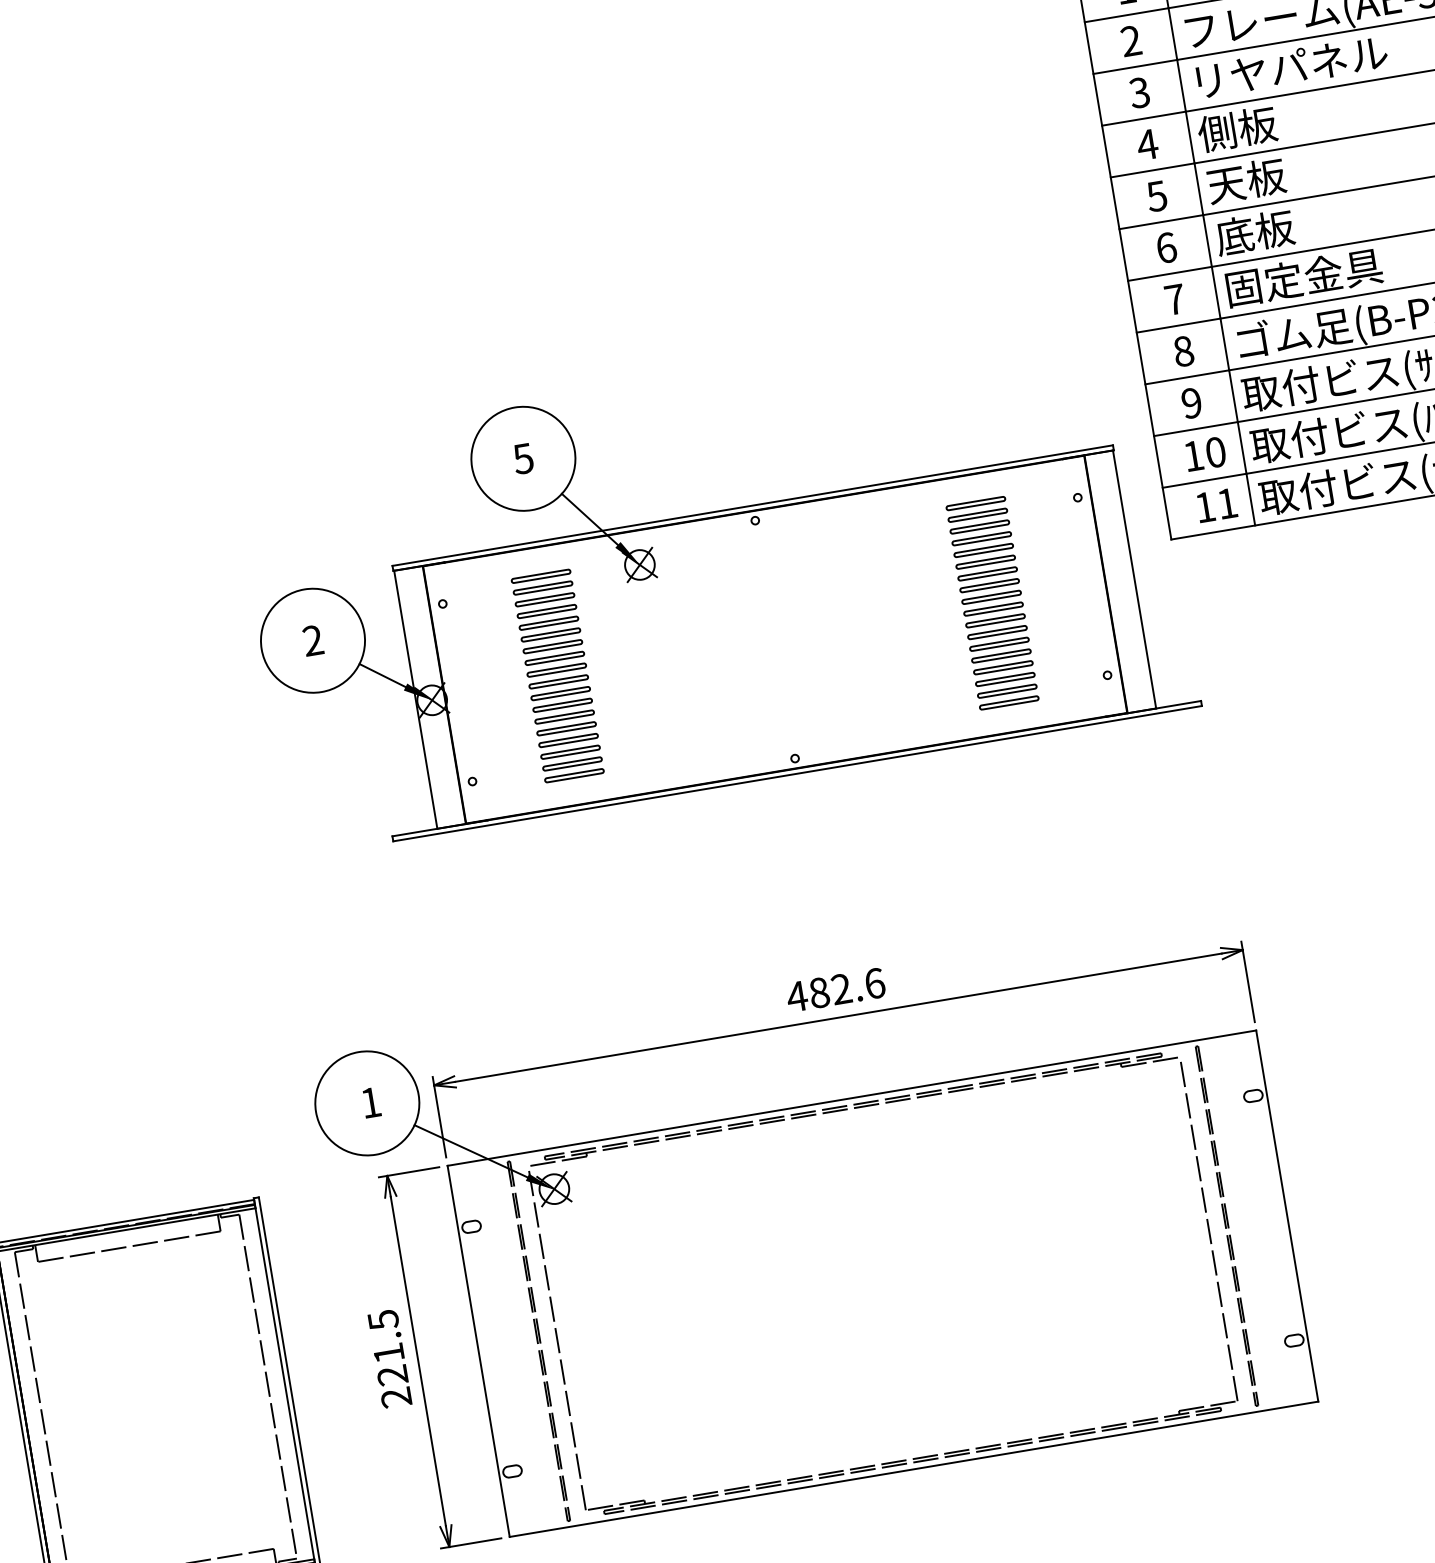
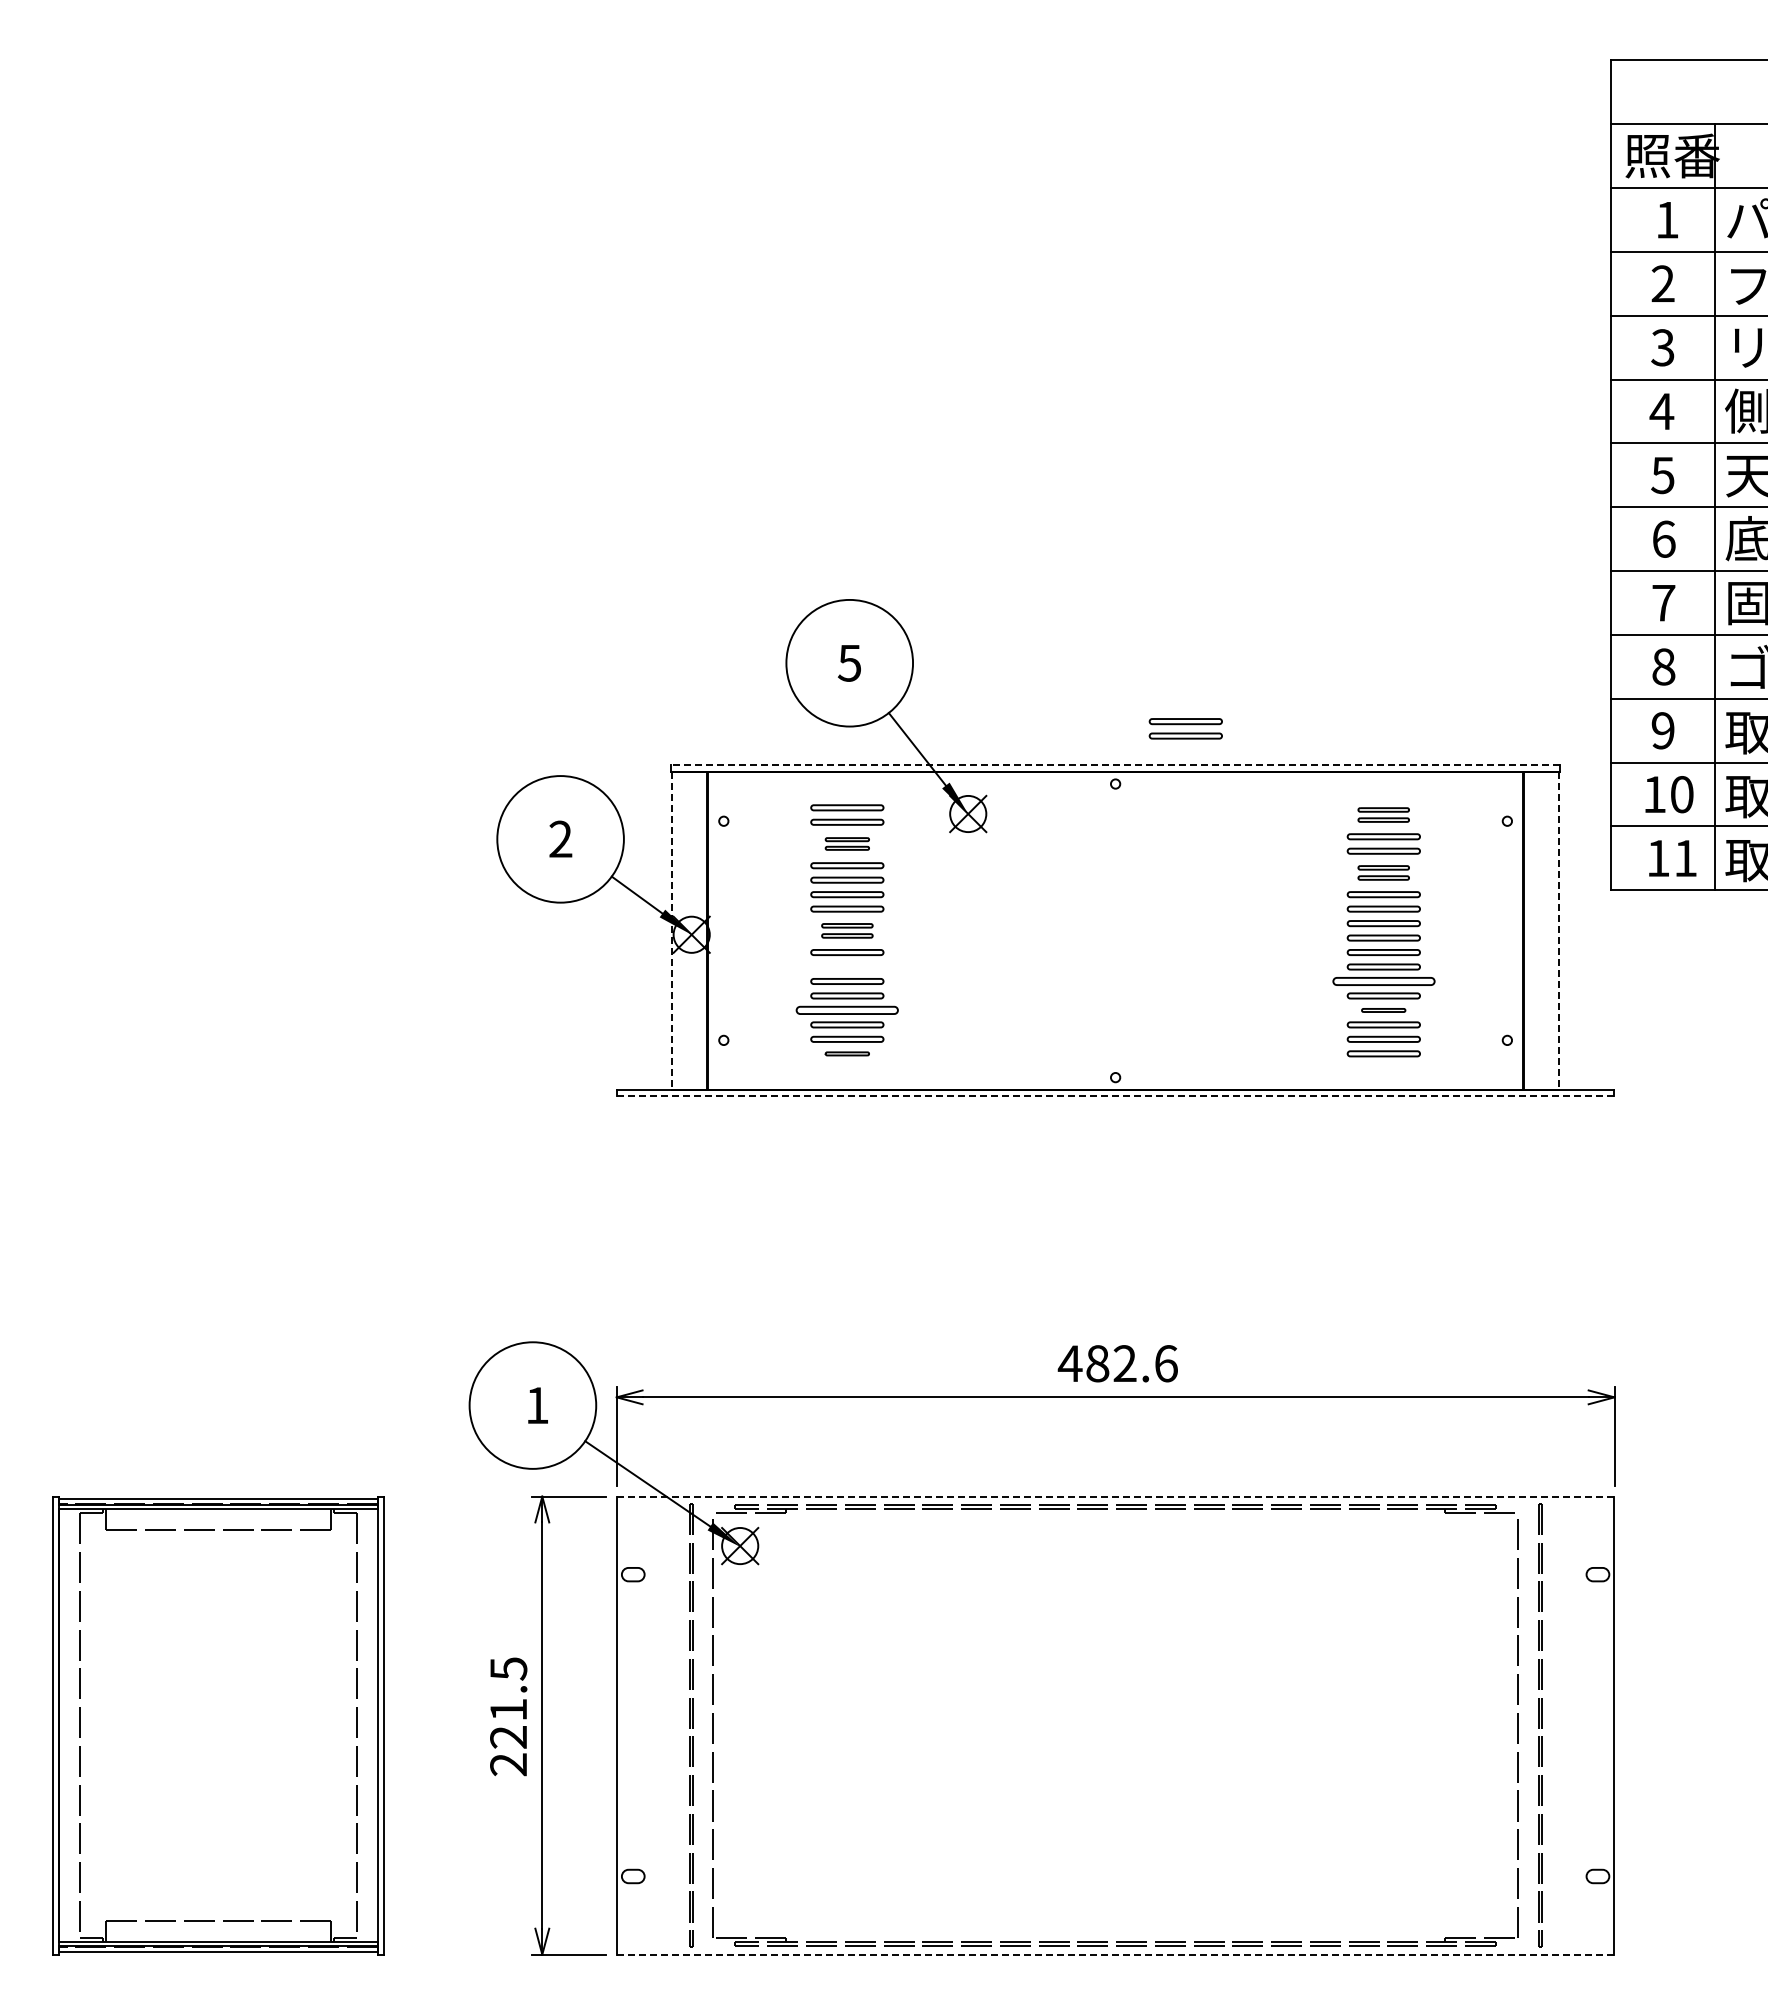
part: (804, 466) -> (1185, 728), added
line: (752, 505) -> (1115, 765), solid -> dashed
part: (976, 509) -> (1383, 814), size x0.7
part: (984, 556) -> (1383, 872), size x0.7
line: (1135, 579) -> (1559, 931), solid -> dashed
part: (546, 605) -> (847, 843), size x0.6
part: (999, 644) -> (1383, 981), size x1.4
part: (1003, 667) -> (1383, 1010), size x0.6
part: (557, 675) -> (847, 930), size x0.7
line: (416, 700) -> (672, 931), solid -> dashed
part: (562, 704) -> (847, 966), removed
part: (568, 740) -> (847, 1010), size x1.4
line: (797, 773) -> (1115, 1096), solid -> dashed
part: (574, 775) -> (847, 1053), size x0.6
line: (851, 1098) -> (1115, 1496), solid -> dashed
line: (913, 1469) -> (1115, 1954), solid -> dashed

